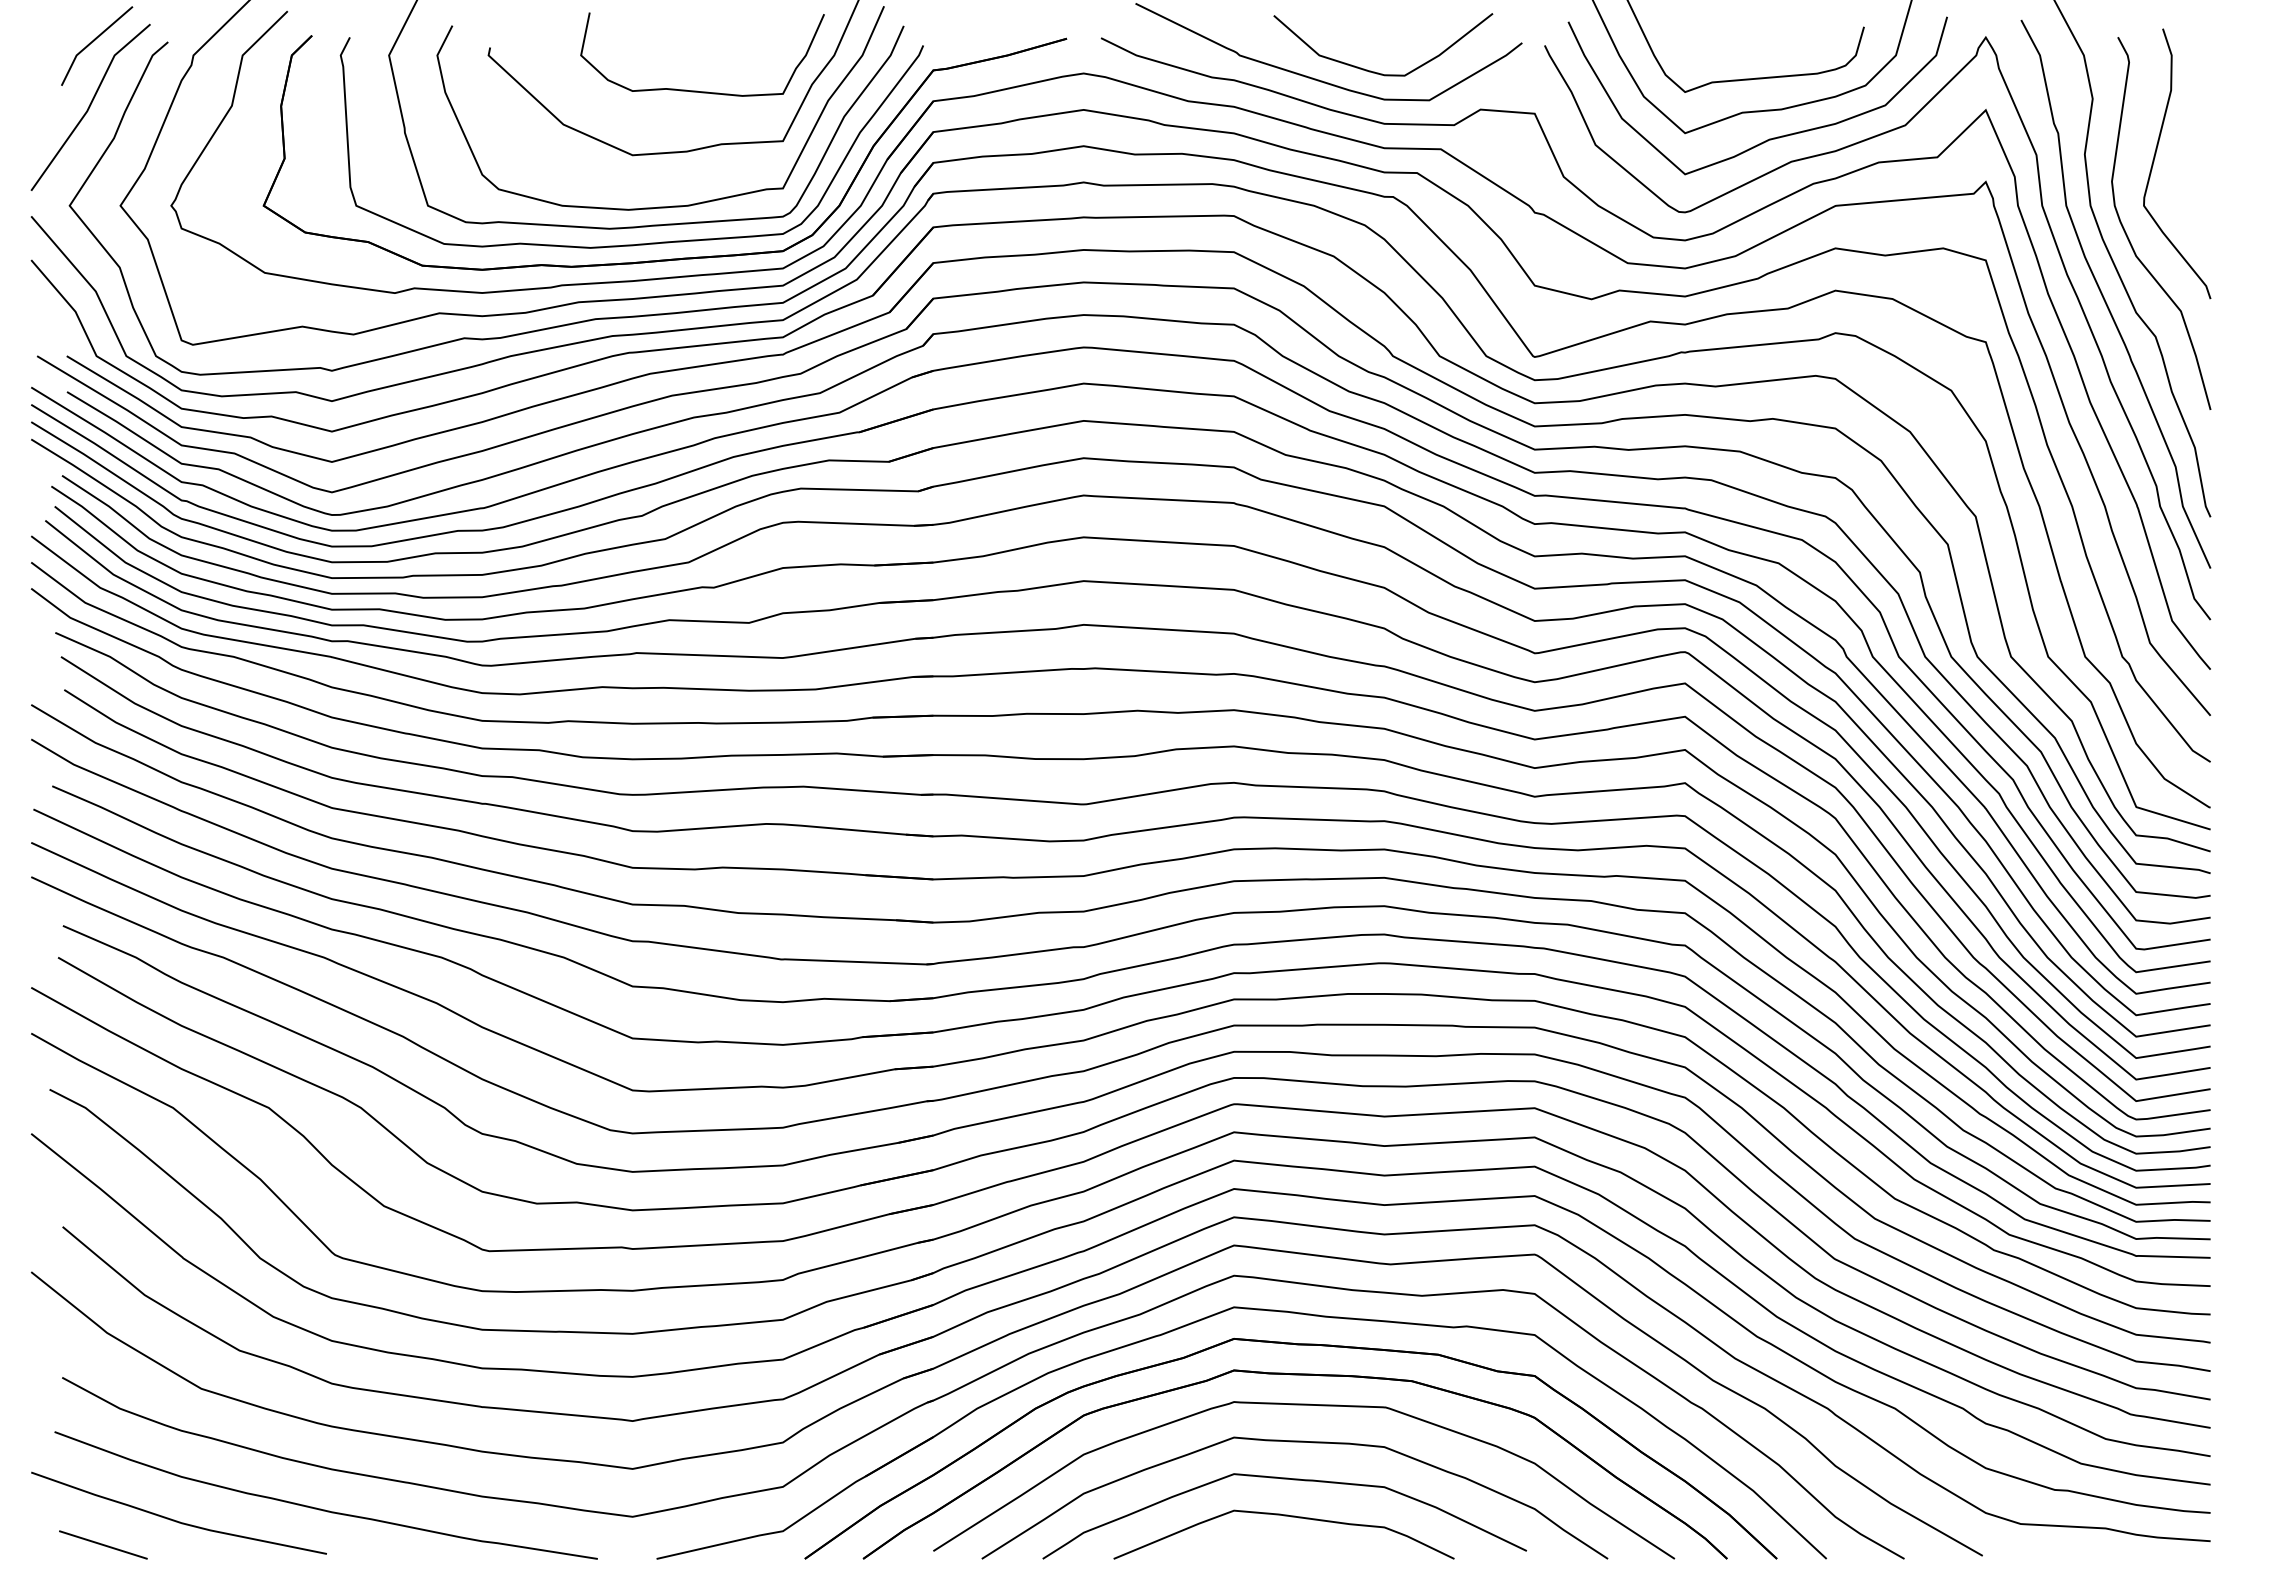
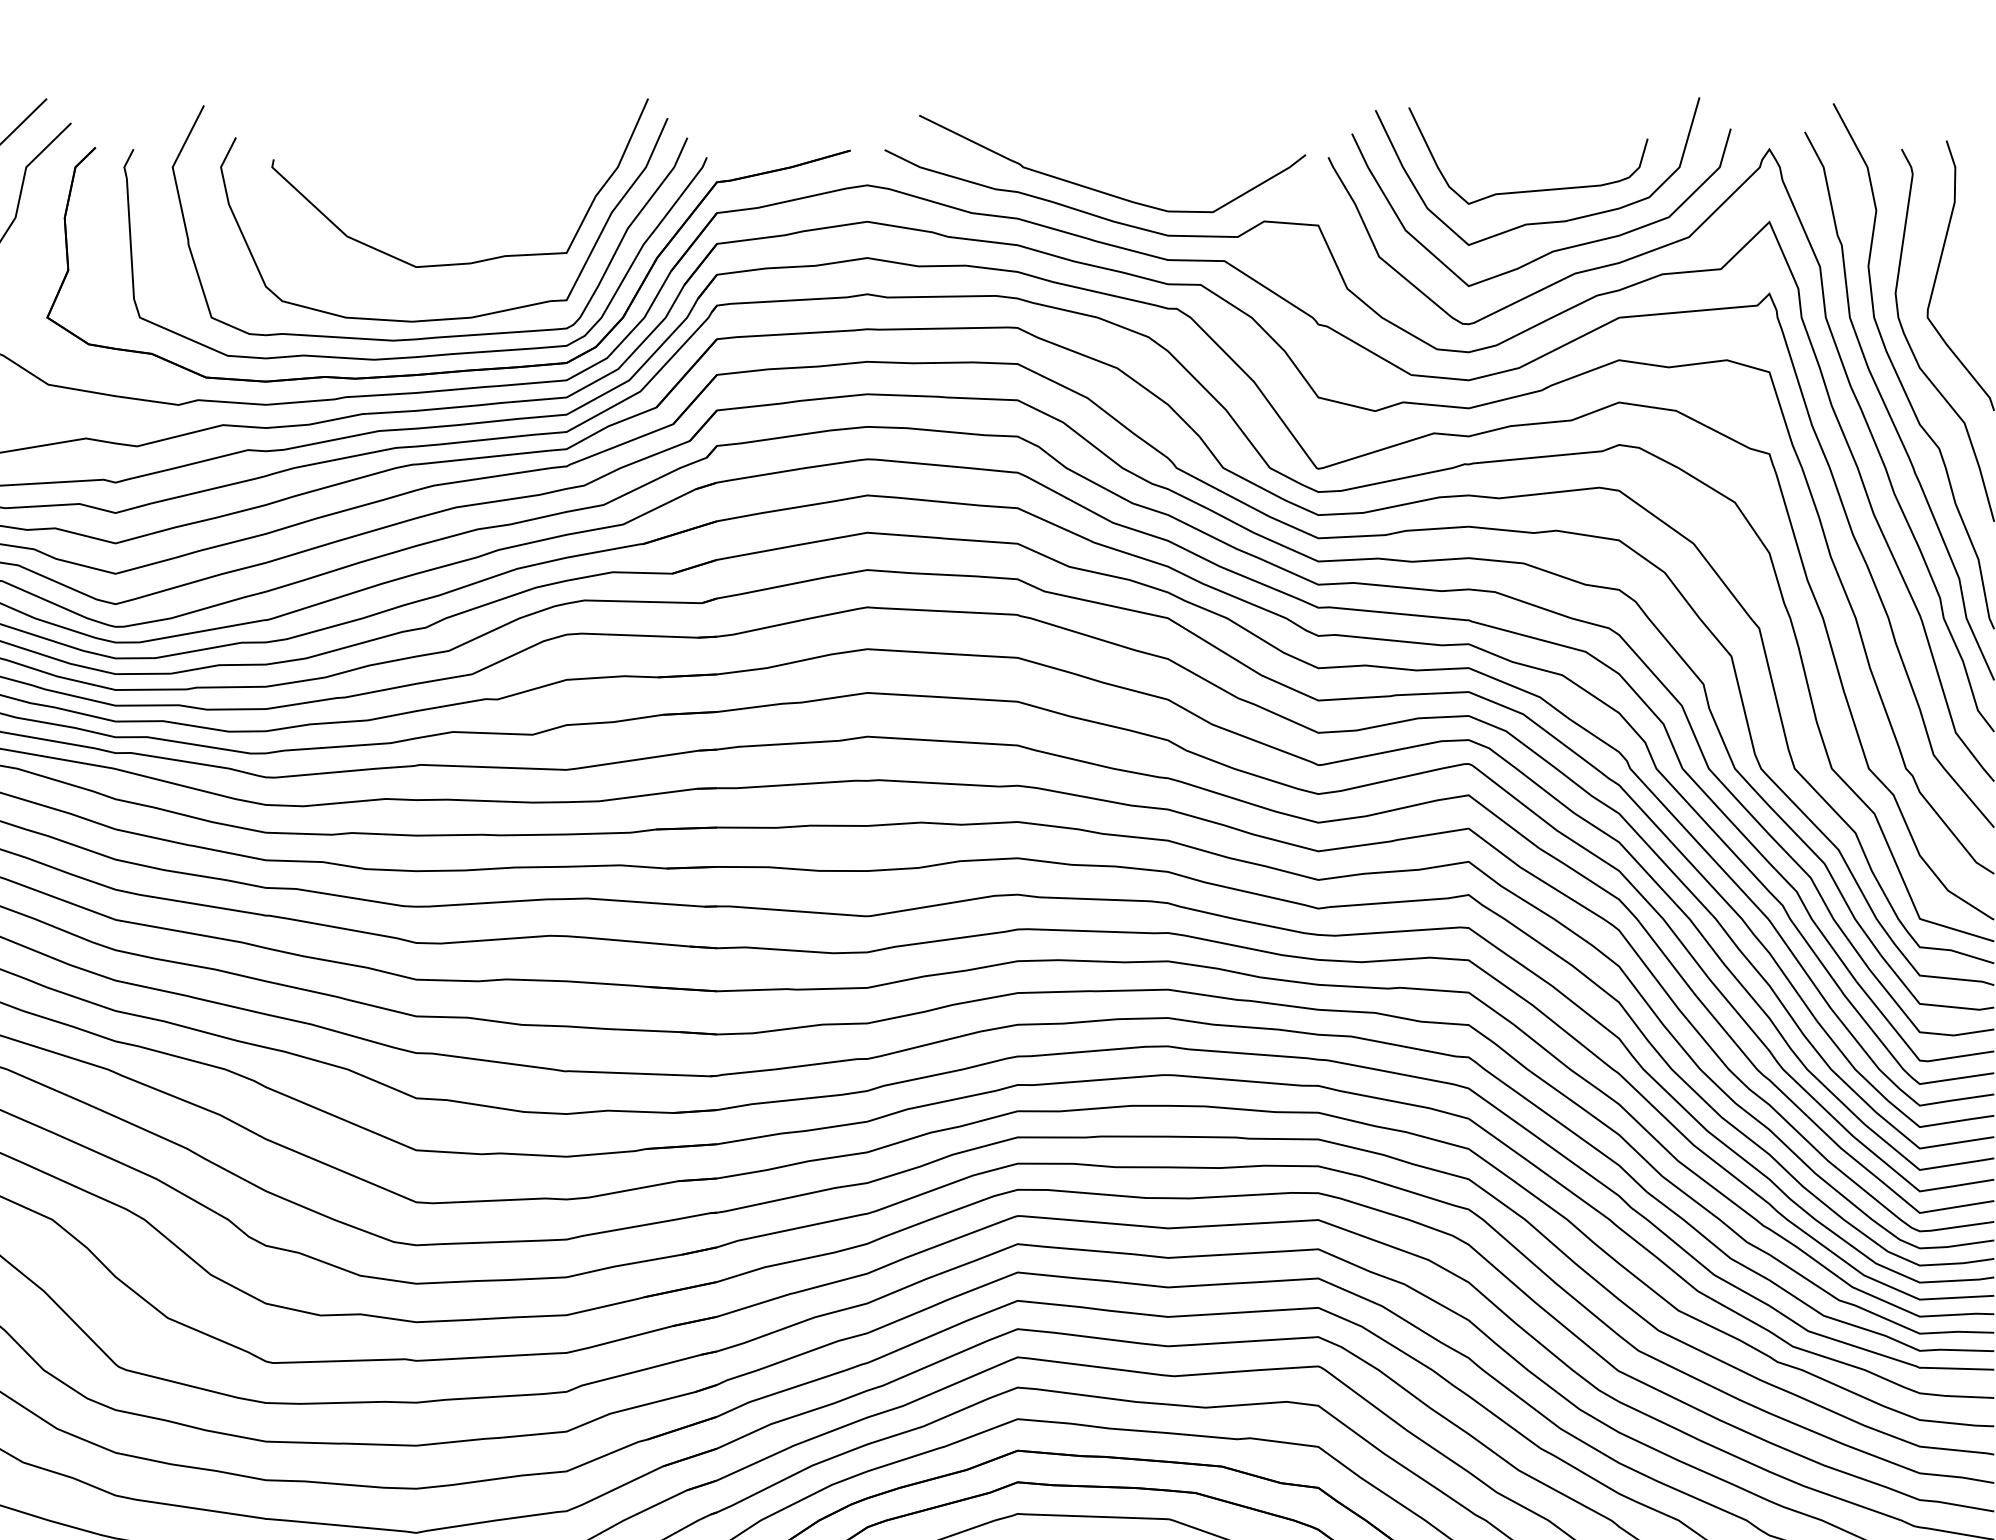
curve: (1378, 72) -> (1162, 184), removed
curve: (697, 90) -> (481, 202), removed

